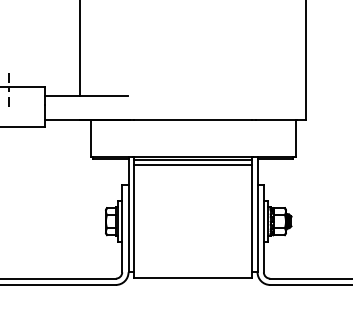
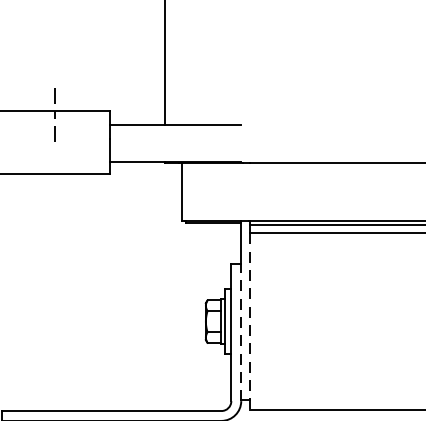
line: (134, 222) -> (250, 323), solid -> dashed
line: (128, 228) -> (241, 332), solid -> dashed

